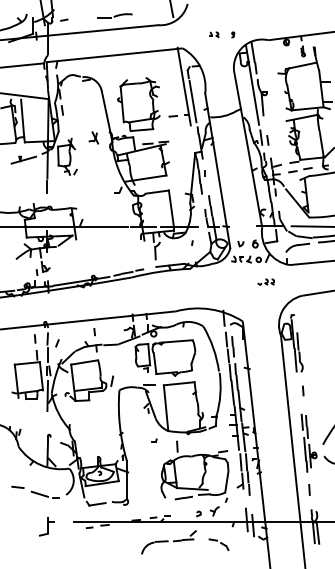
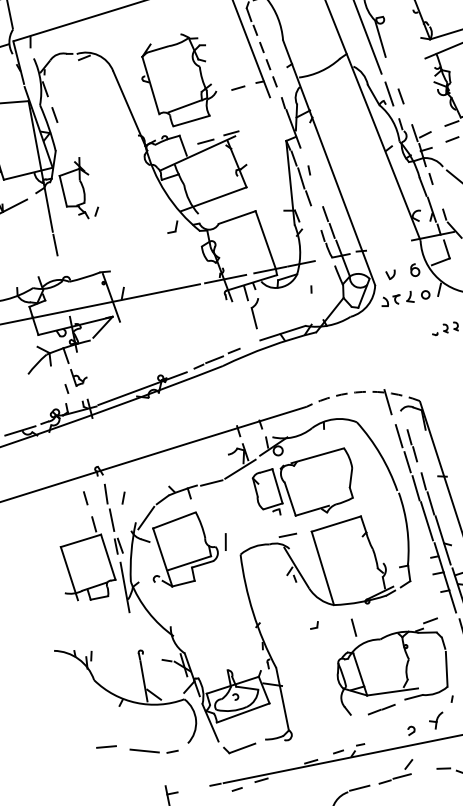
line: (193, 101) -> (266, 57), solid -> dashed
part: (93, 137) -> (114, 149), removed
arc: (210, 309) -> (363, 392), solid -> dashed
line: (94, 332) -> (180, 468), removed

